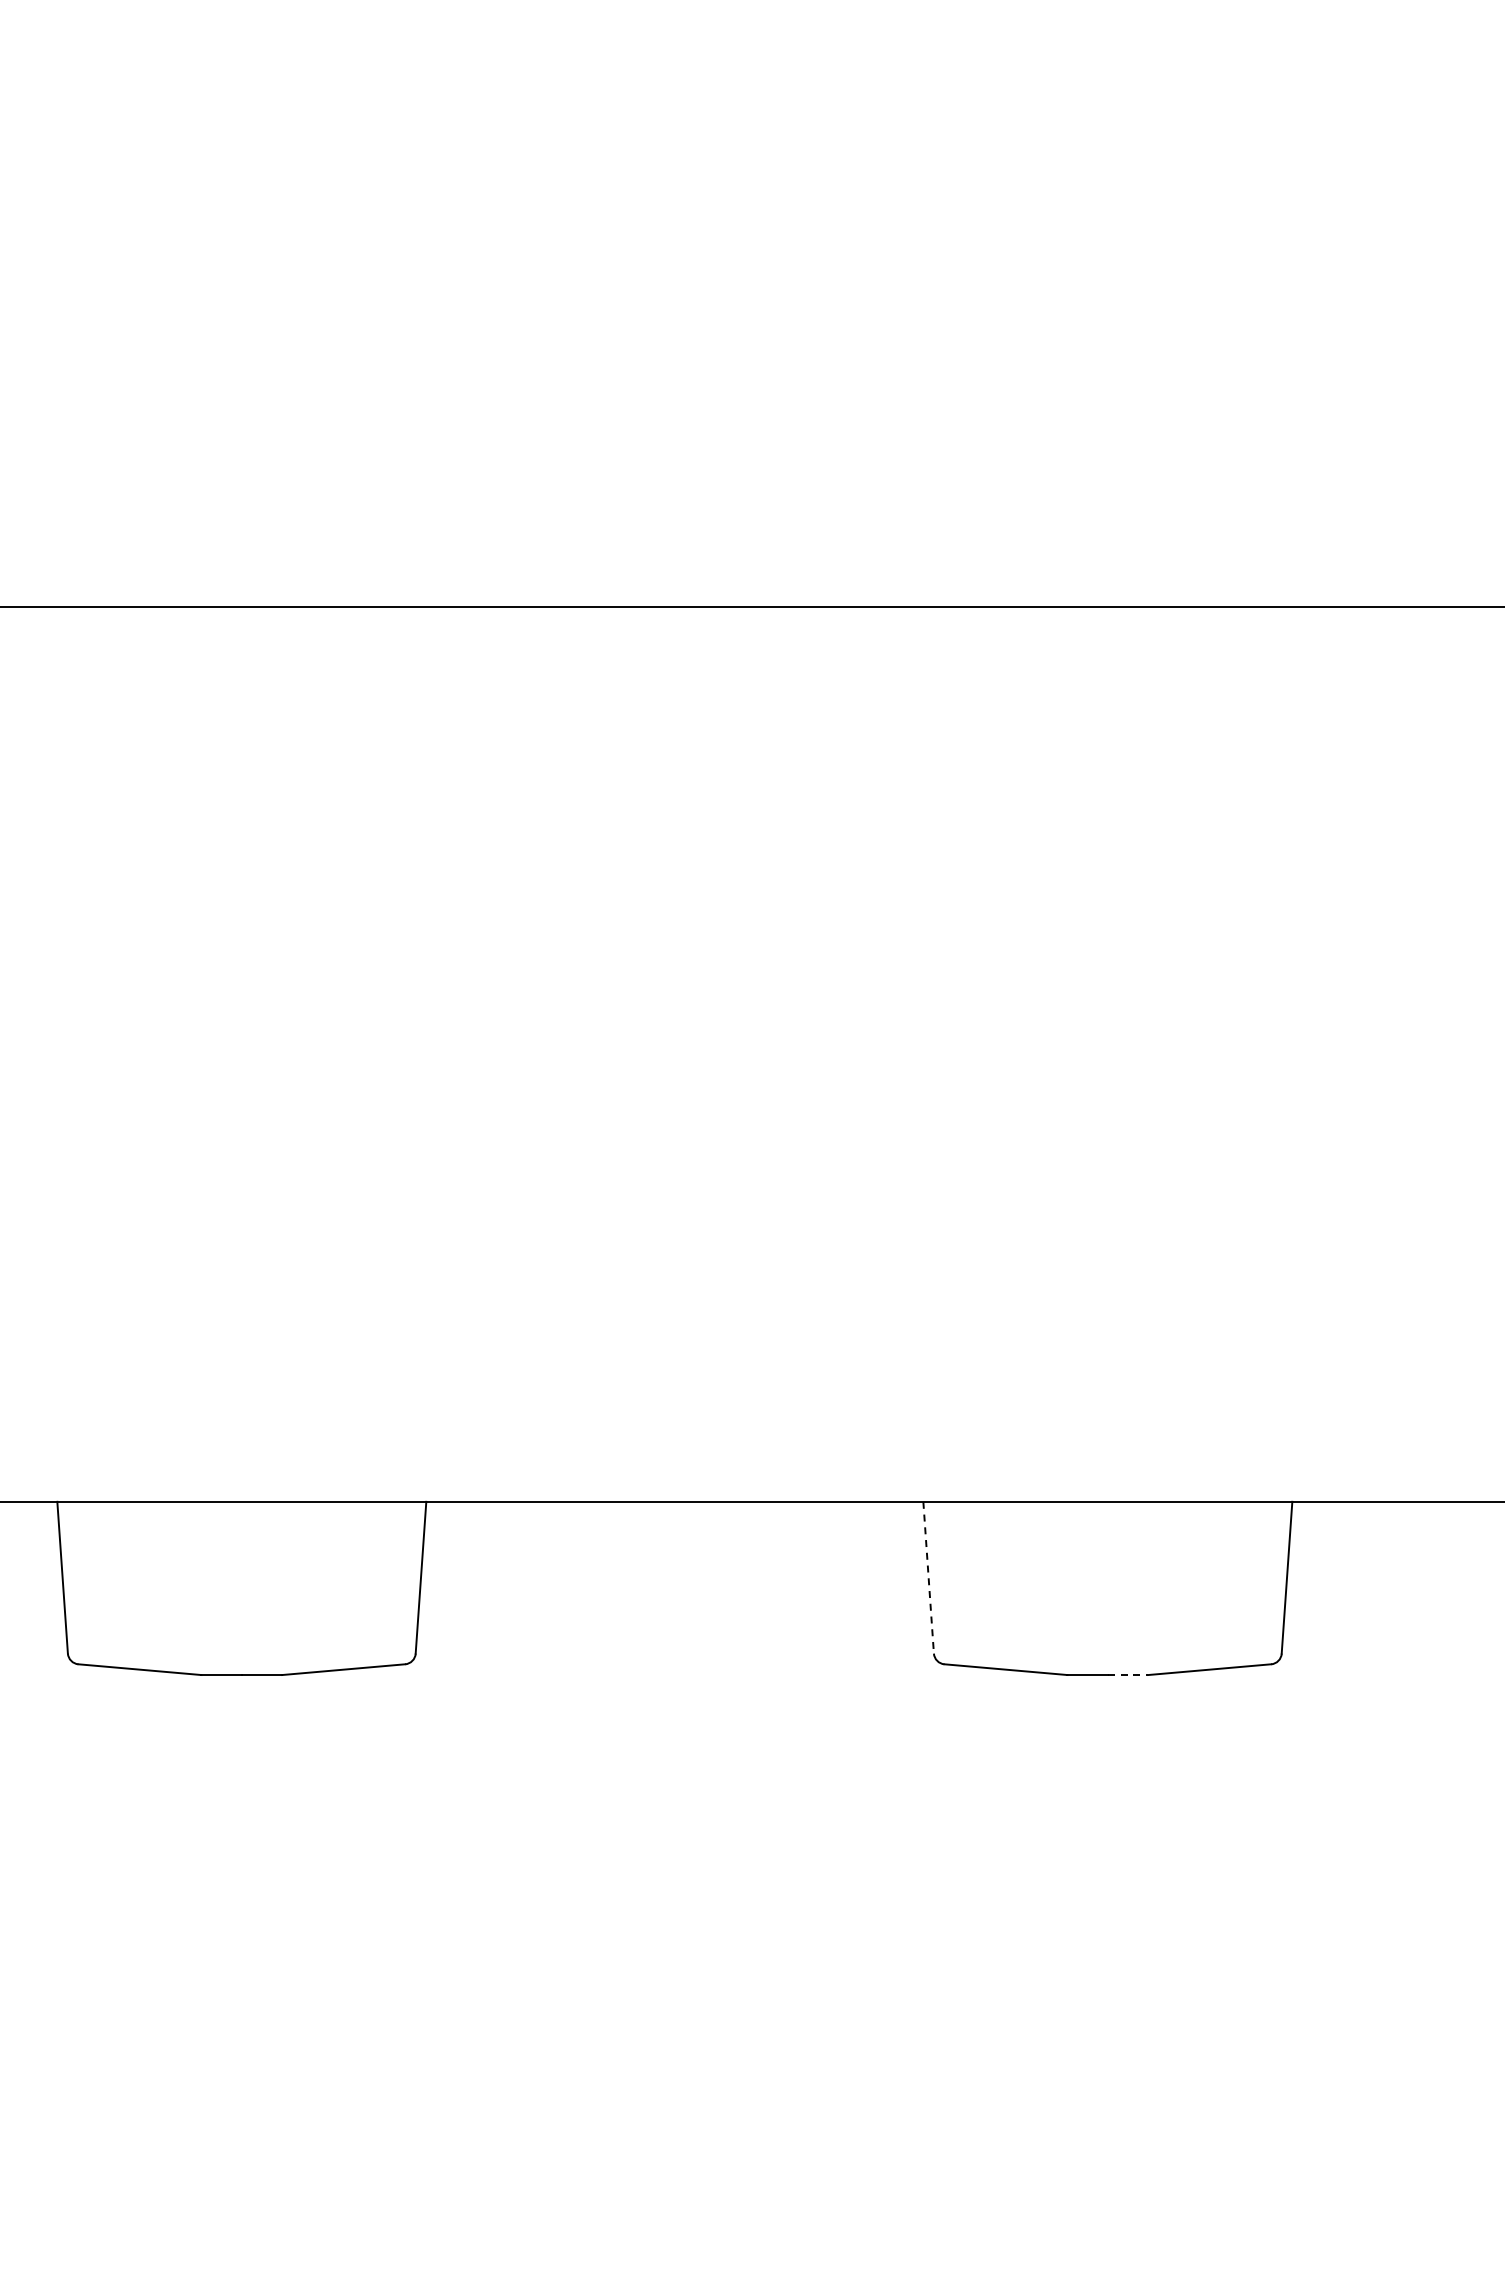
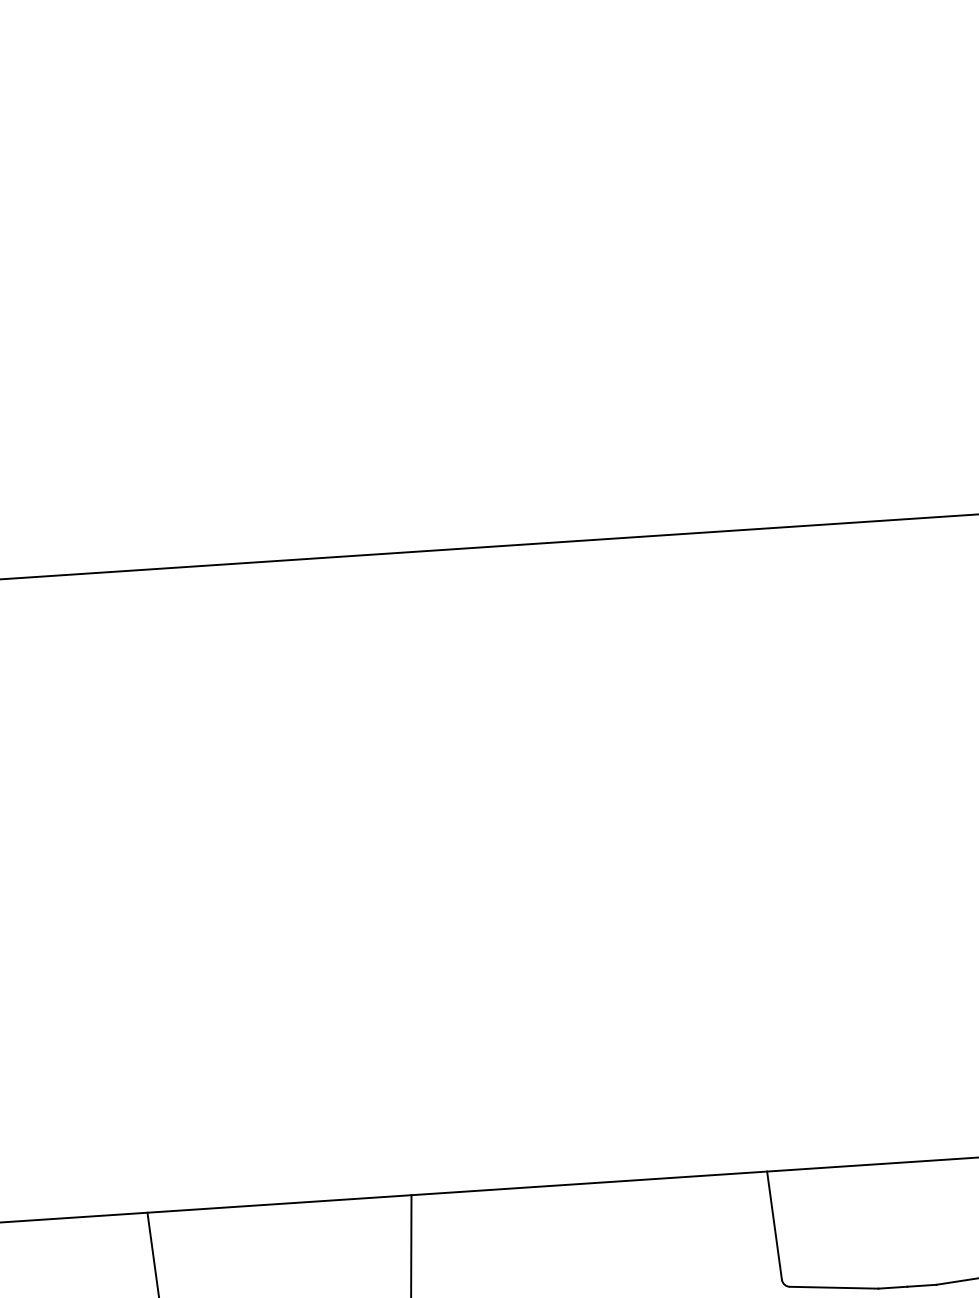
line: (928, 1578) -> (774, 1226), dashed -> solid
line: (1128, 1675) -> (922, 1286), dashed -> solid

